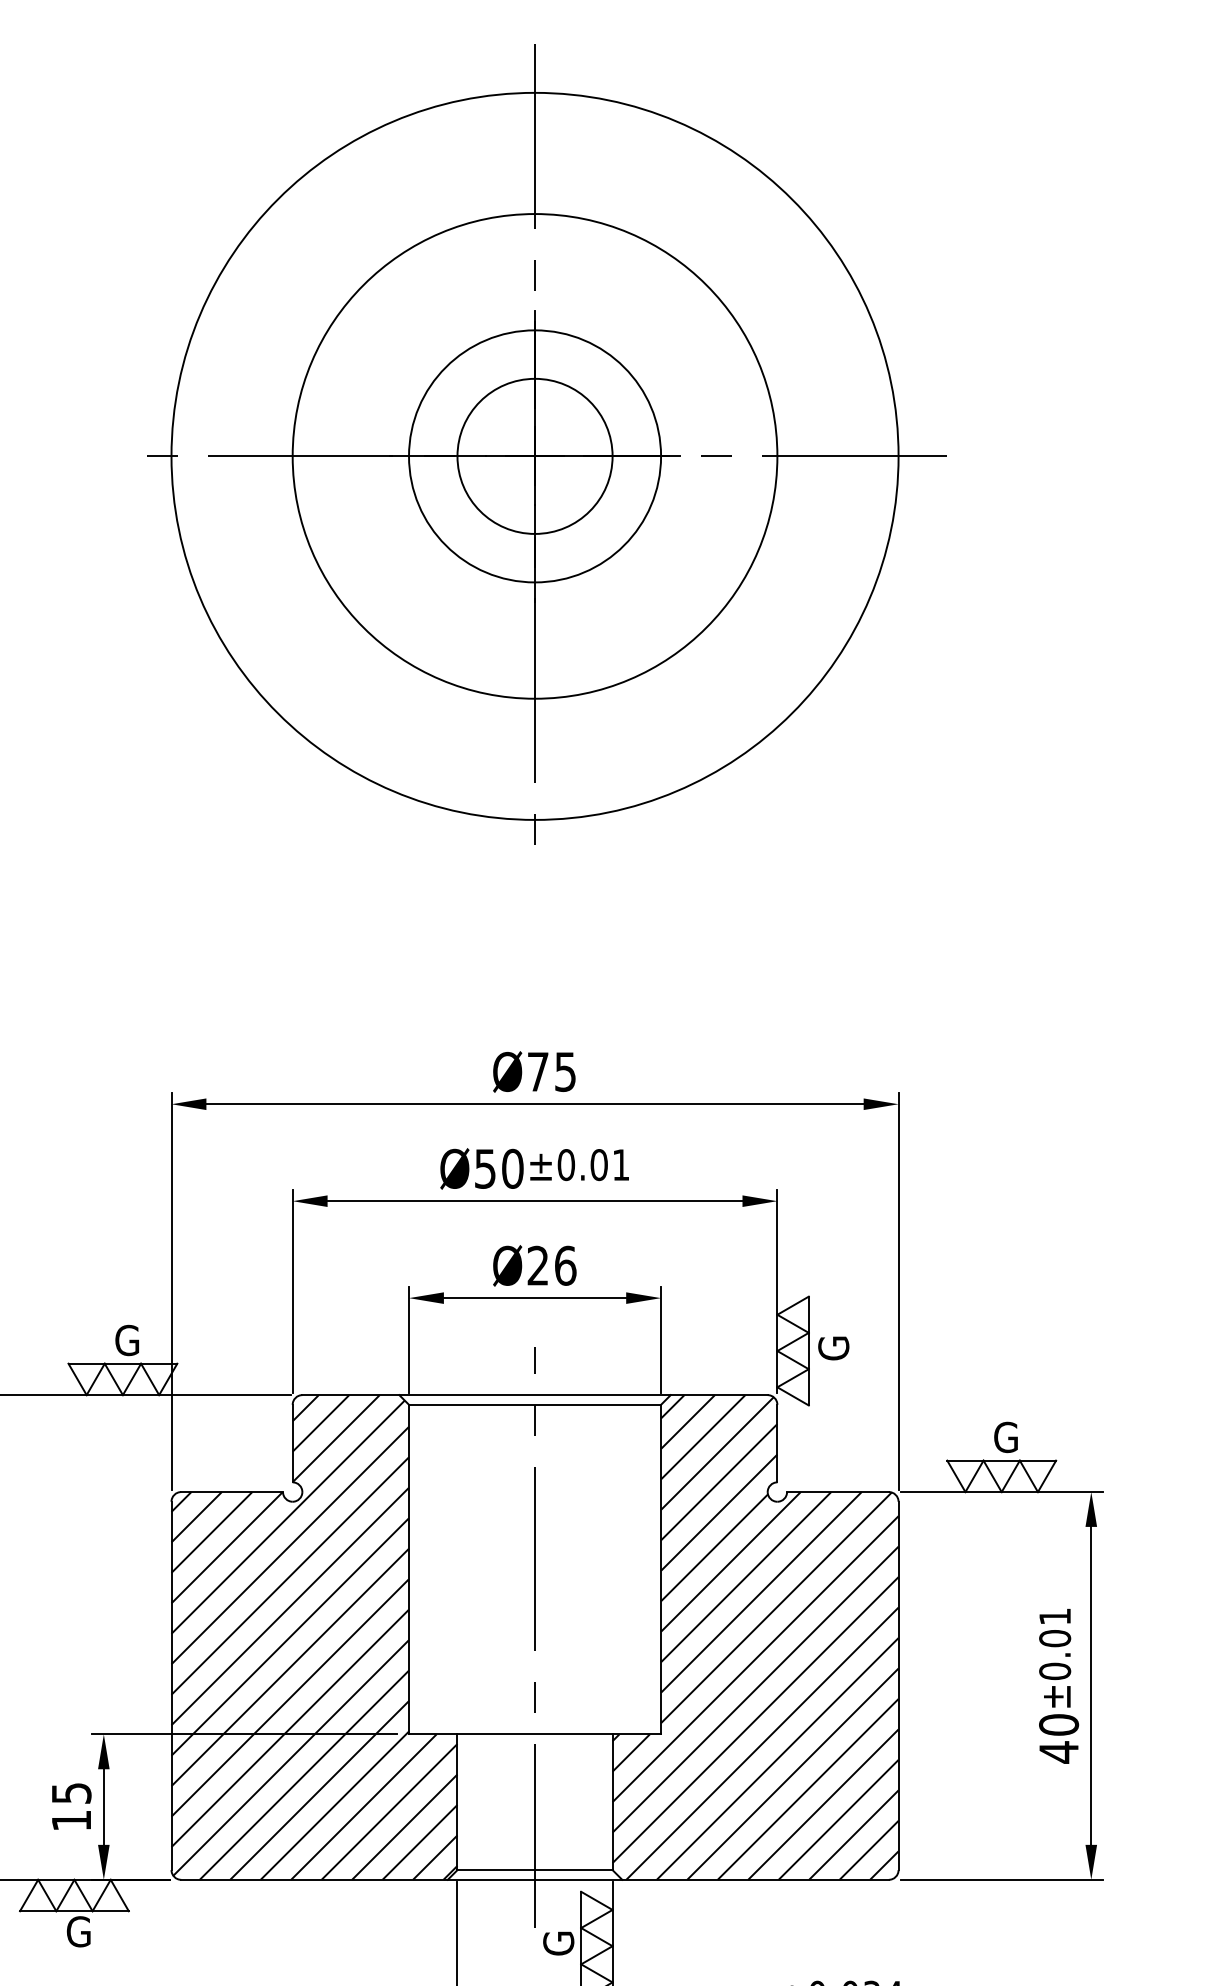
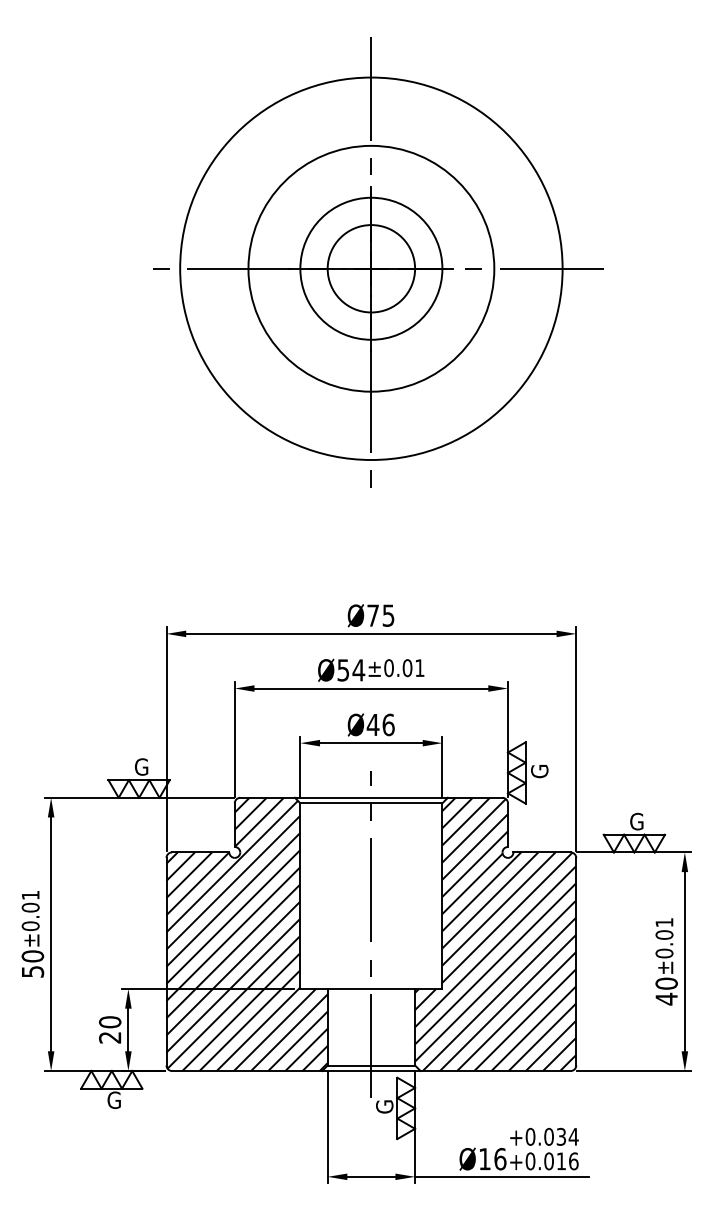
circle: (533, 455) -> (370, 268), size x1.4
circle: (535, 455) -> (371, 268), size x0.6
text: (512, 1169) -> (358, 670), Ø50 -> Ø54
text: (537, 1265) -> (372, 724), Ø26 -> Ø46
text: (70, 1806) -> (109, 1029), 15 -> 20

